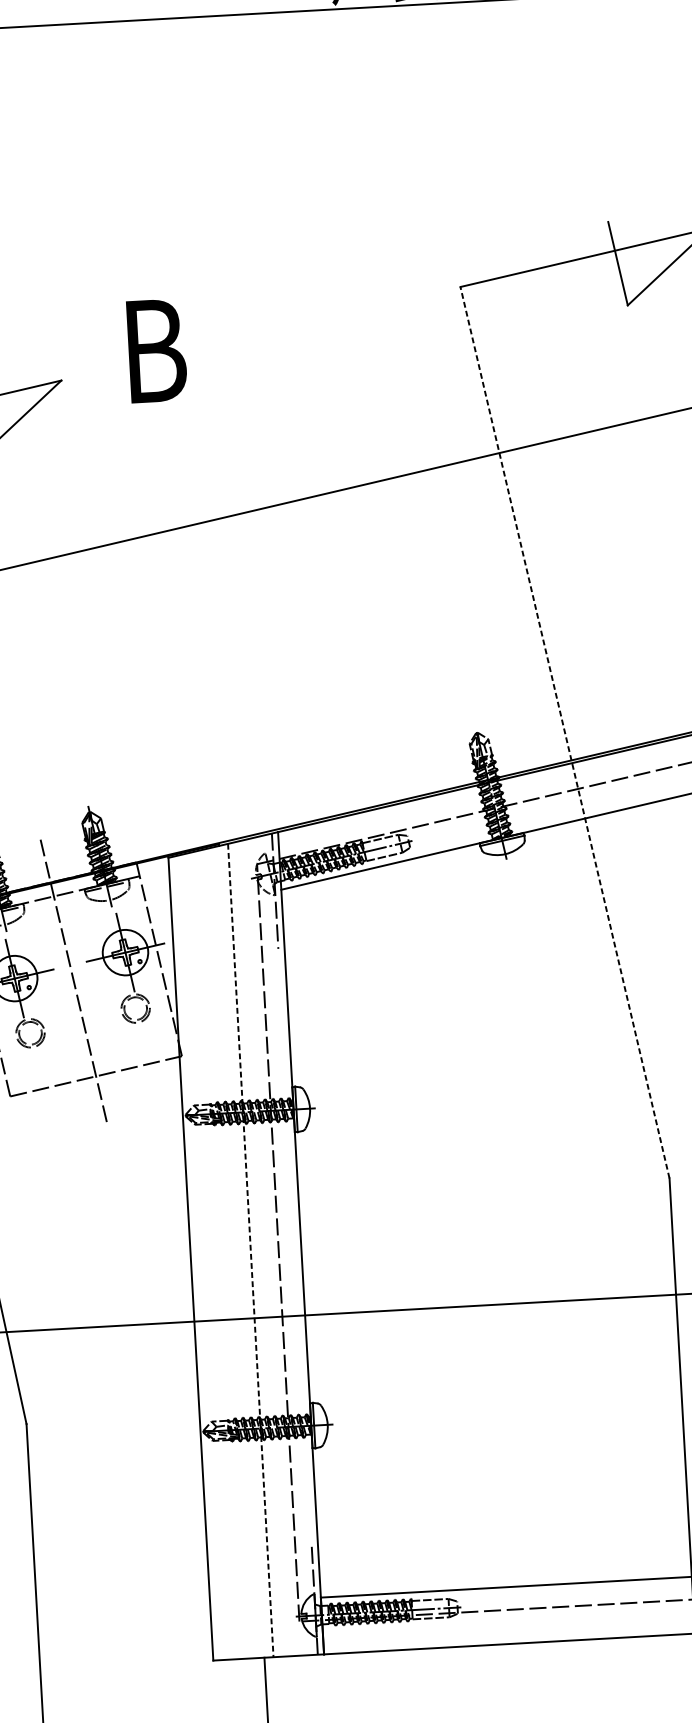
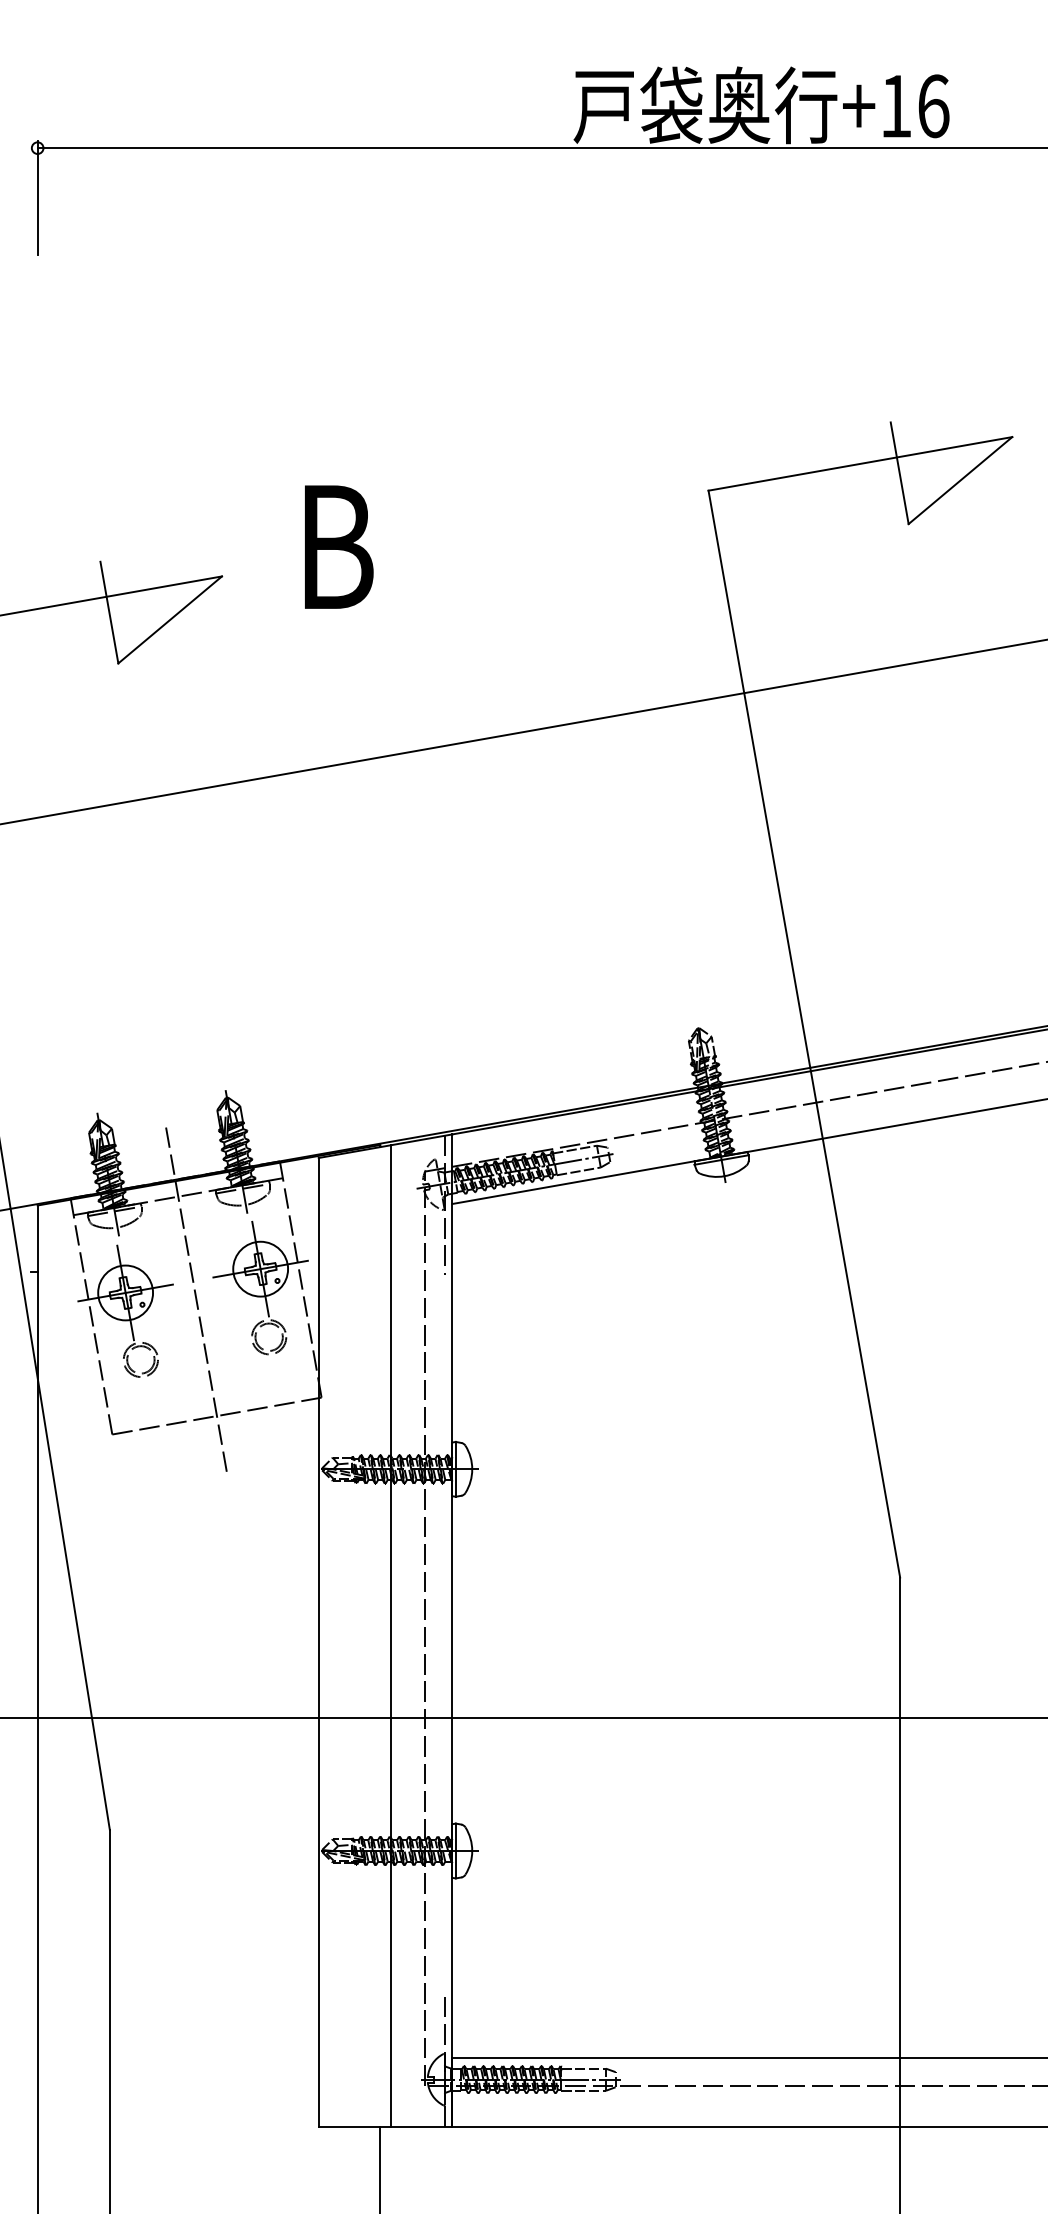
line: (565, 733) -> (804, 1034), dashed -> solid
line: (250, 1250) -> (391, 1636), dashed -> solid

